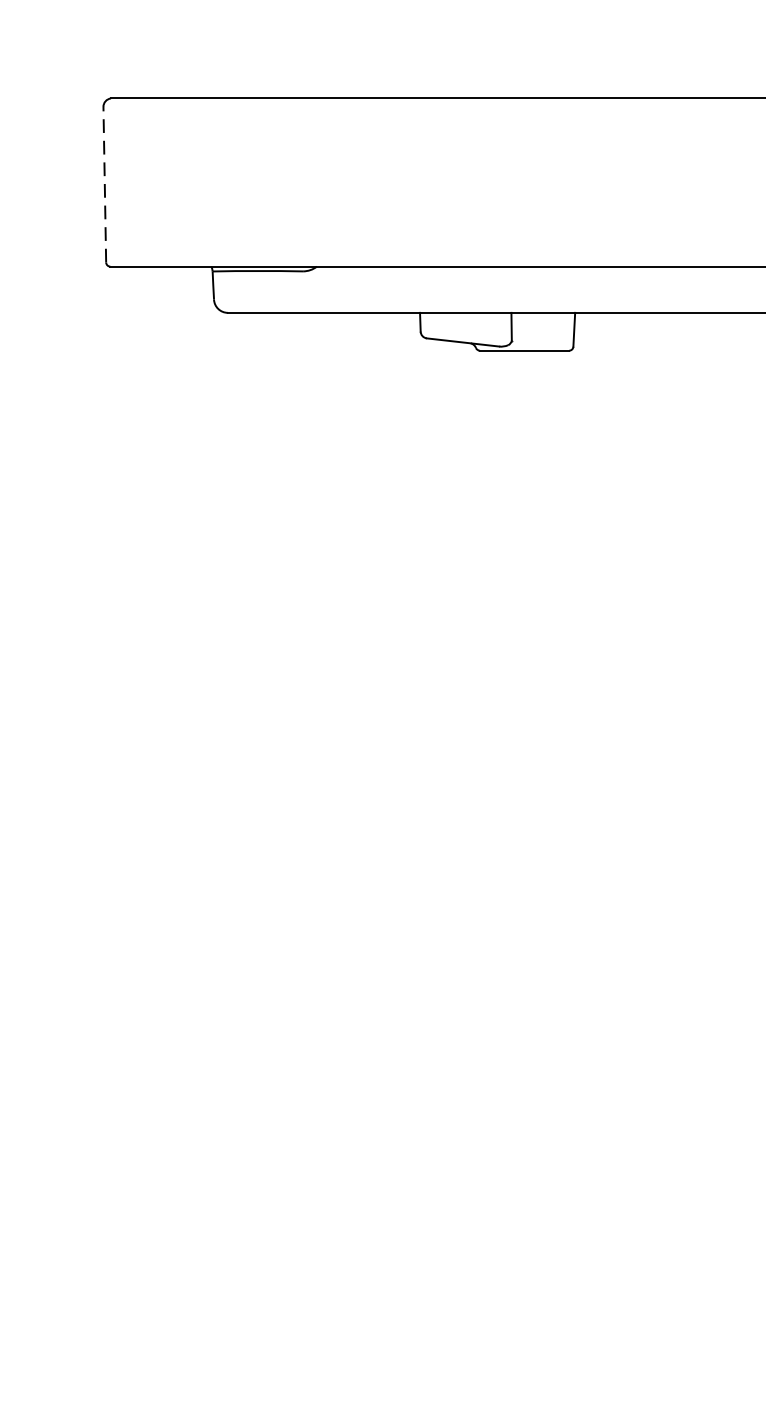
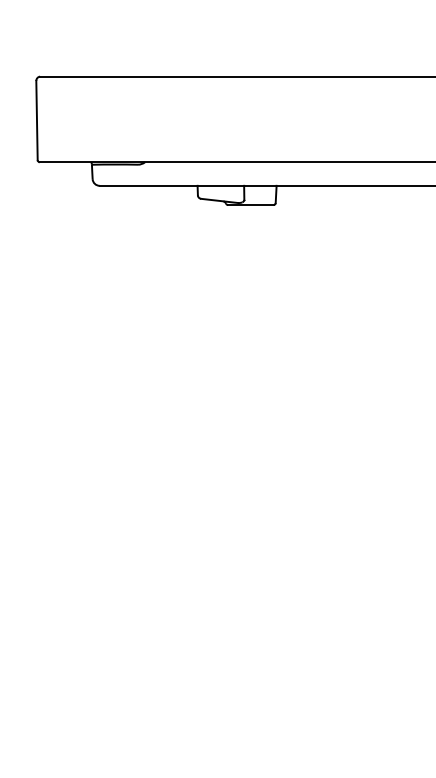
line: (105, 184) -> (37, 120), dashed -> solid

